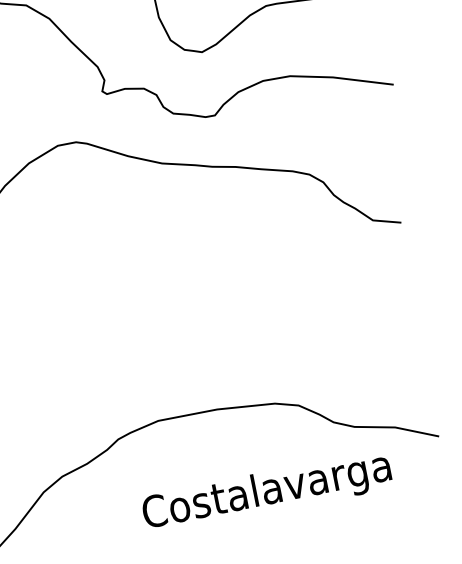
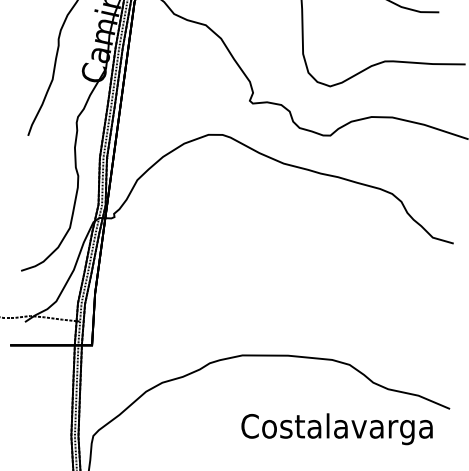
text: (266, 493) -> (336, 429), moved

